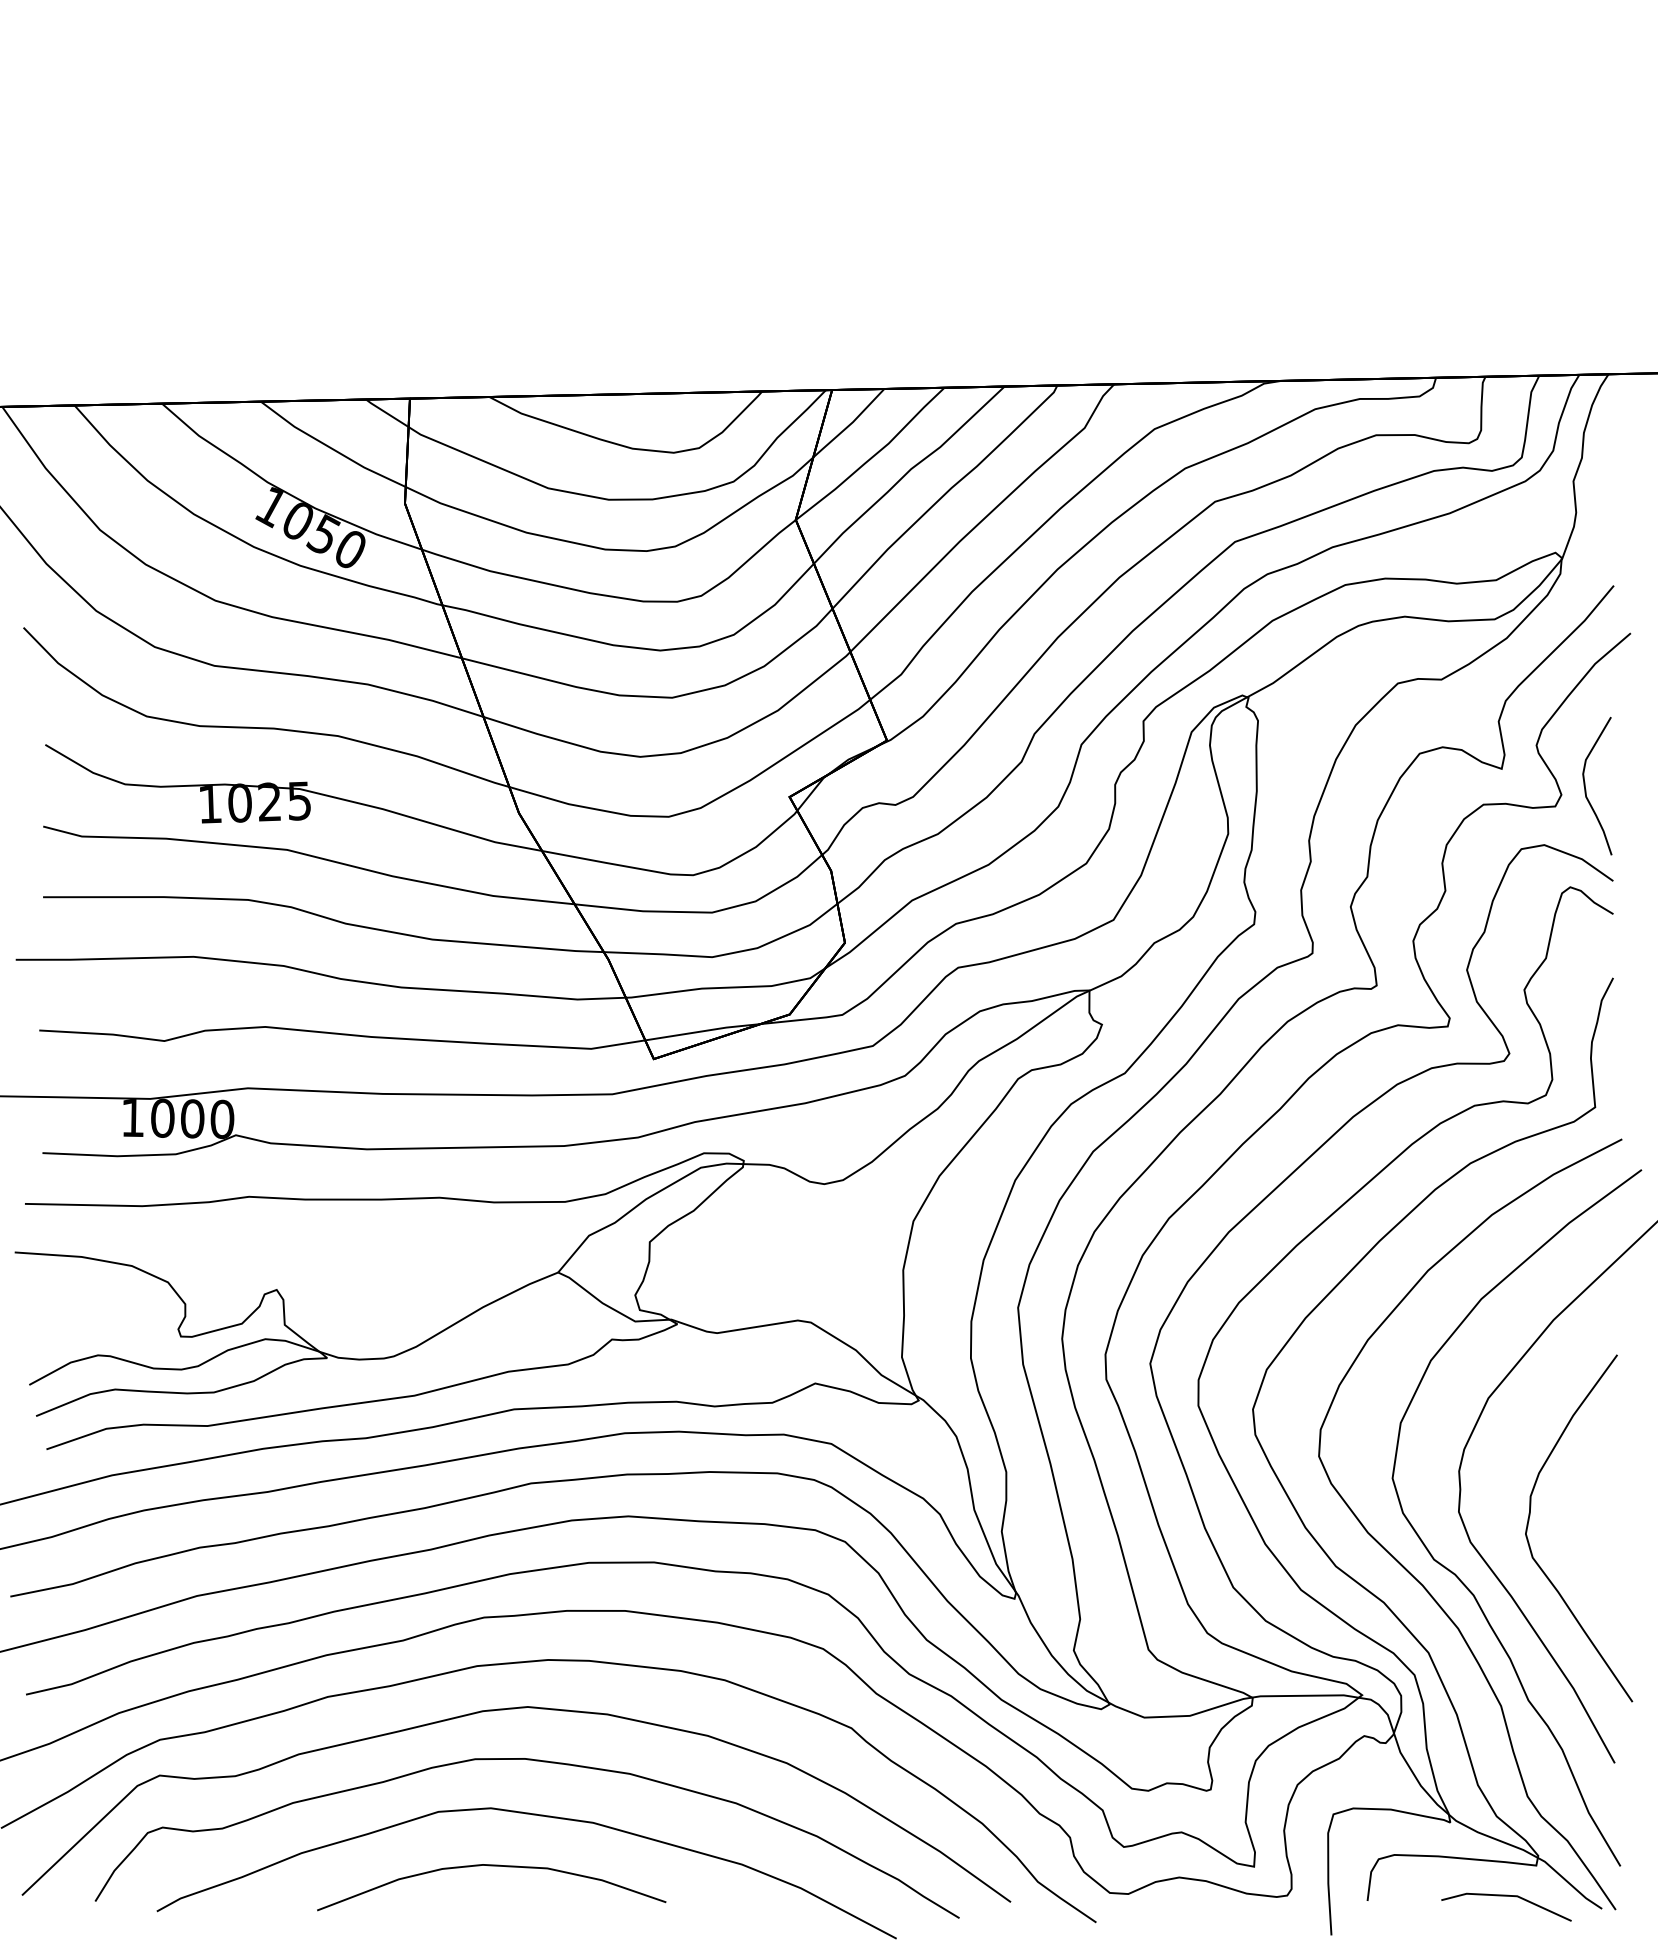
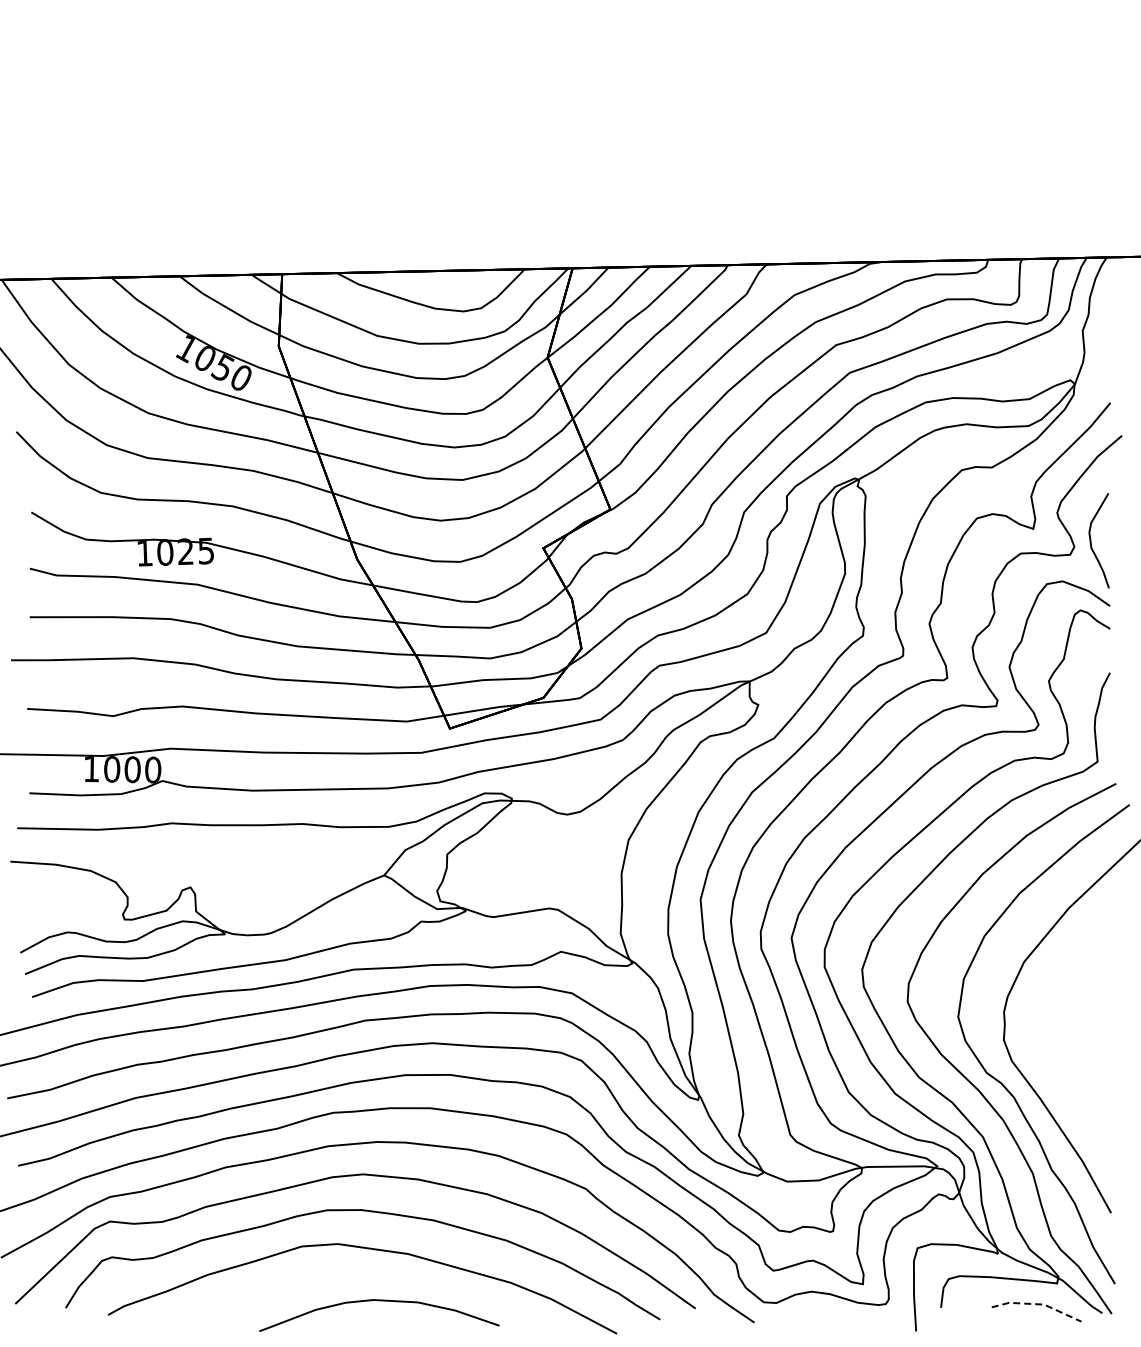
curve: (1531, 1516) -> (1053, 1043), removed
curve: (491, 1867) -> (379, 1301), moved
line: (1509, 1896) -> (1038, 1304), solid -> dashed

